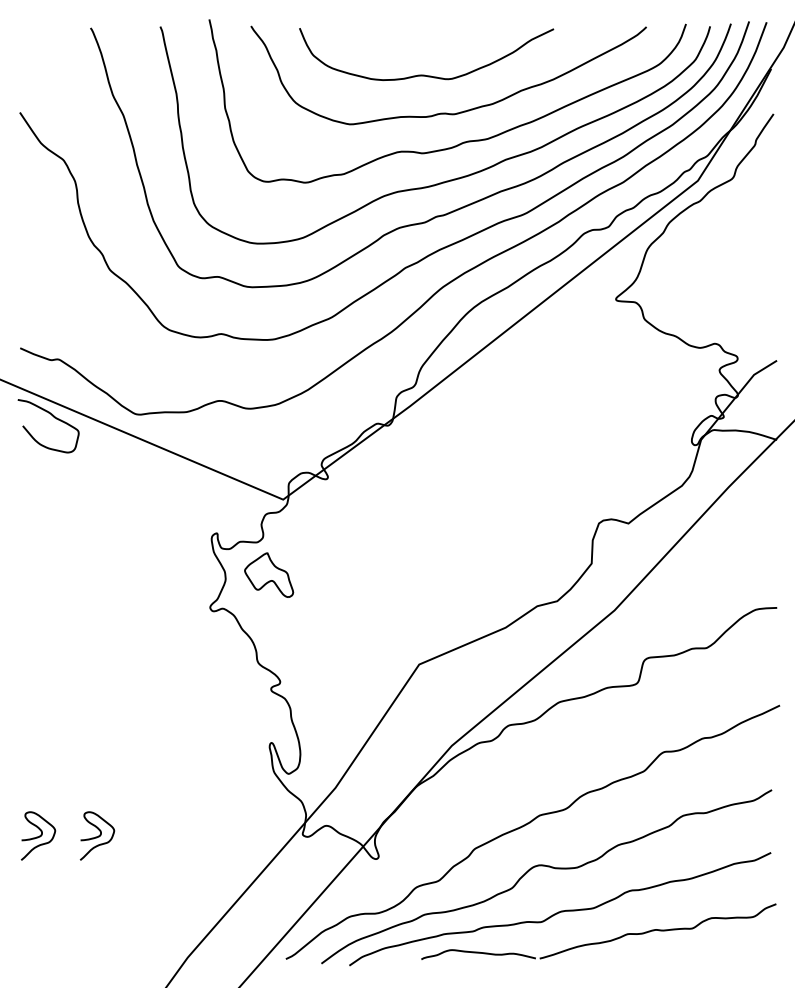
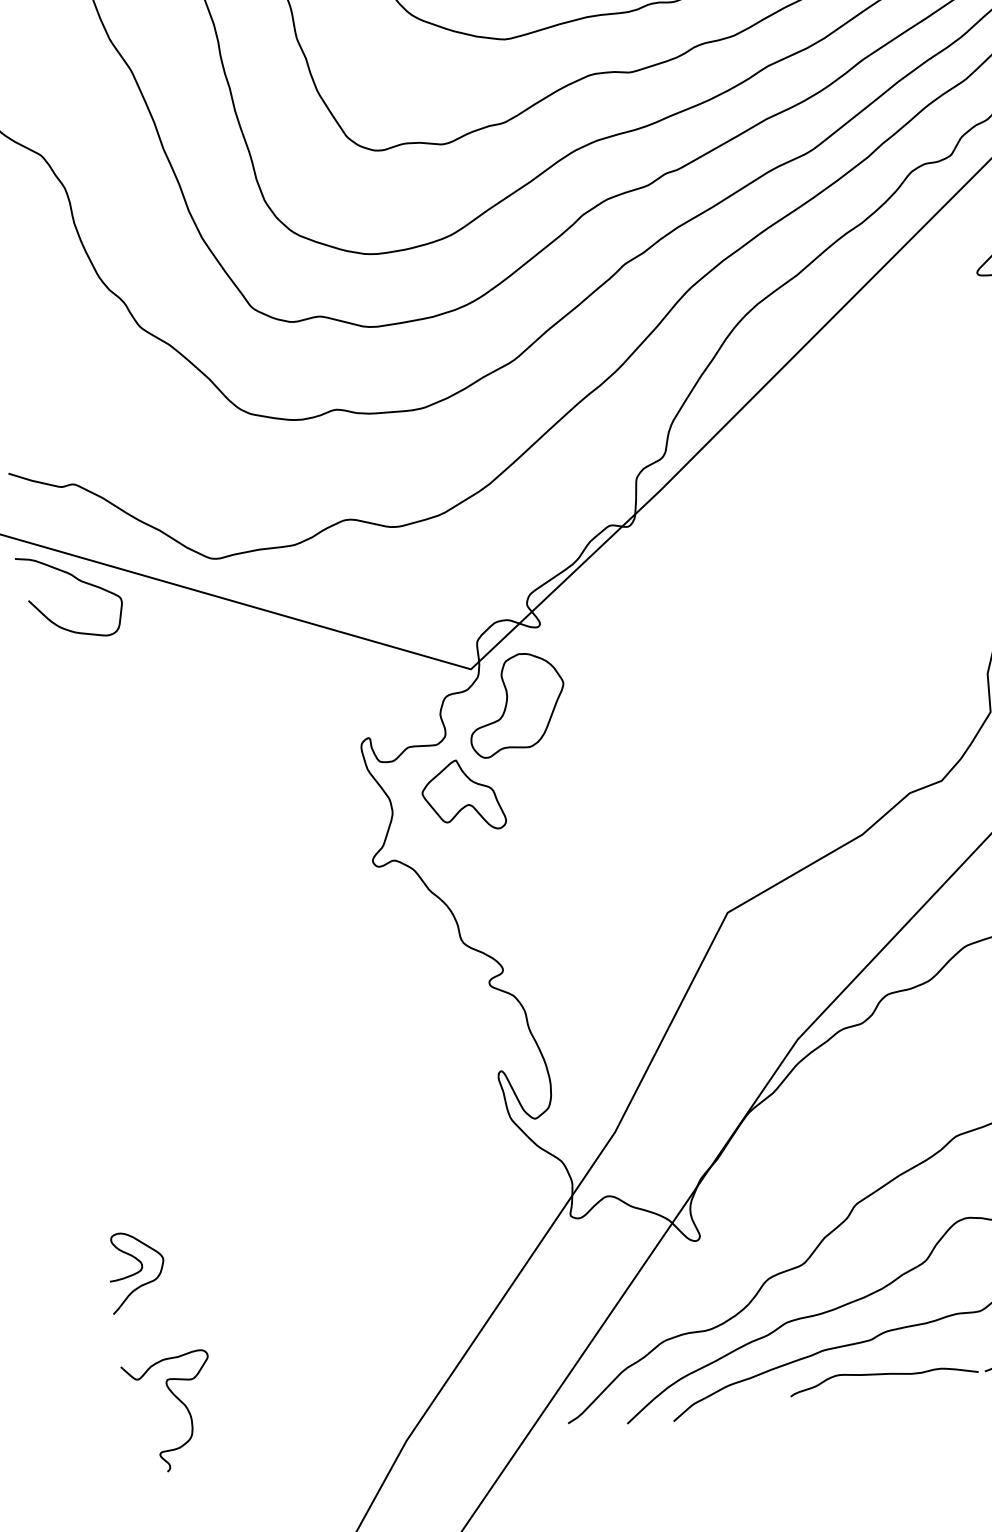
part: (307, 523) -> (515, 703), added
curve: (98, 835) -> (235, 1258), removed
curve: (55, 919) -> (181, 1404), added

